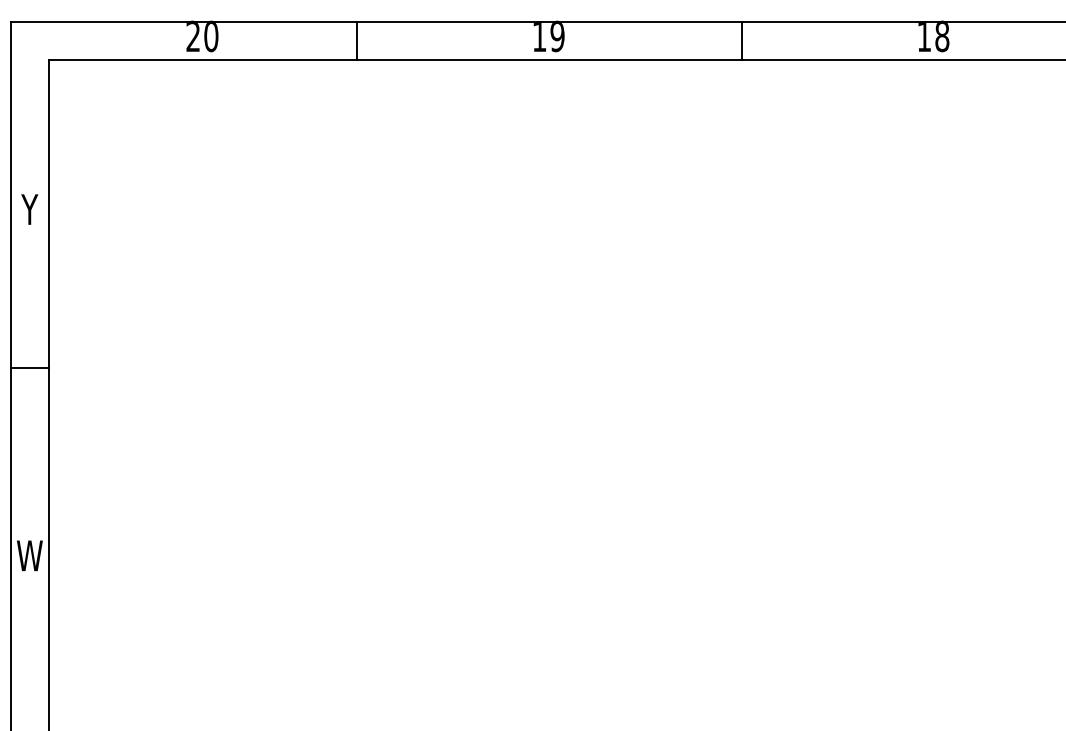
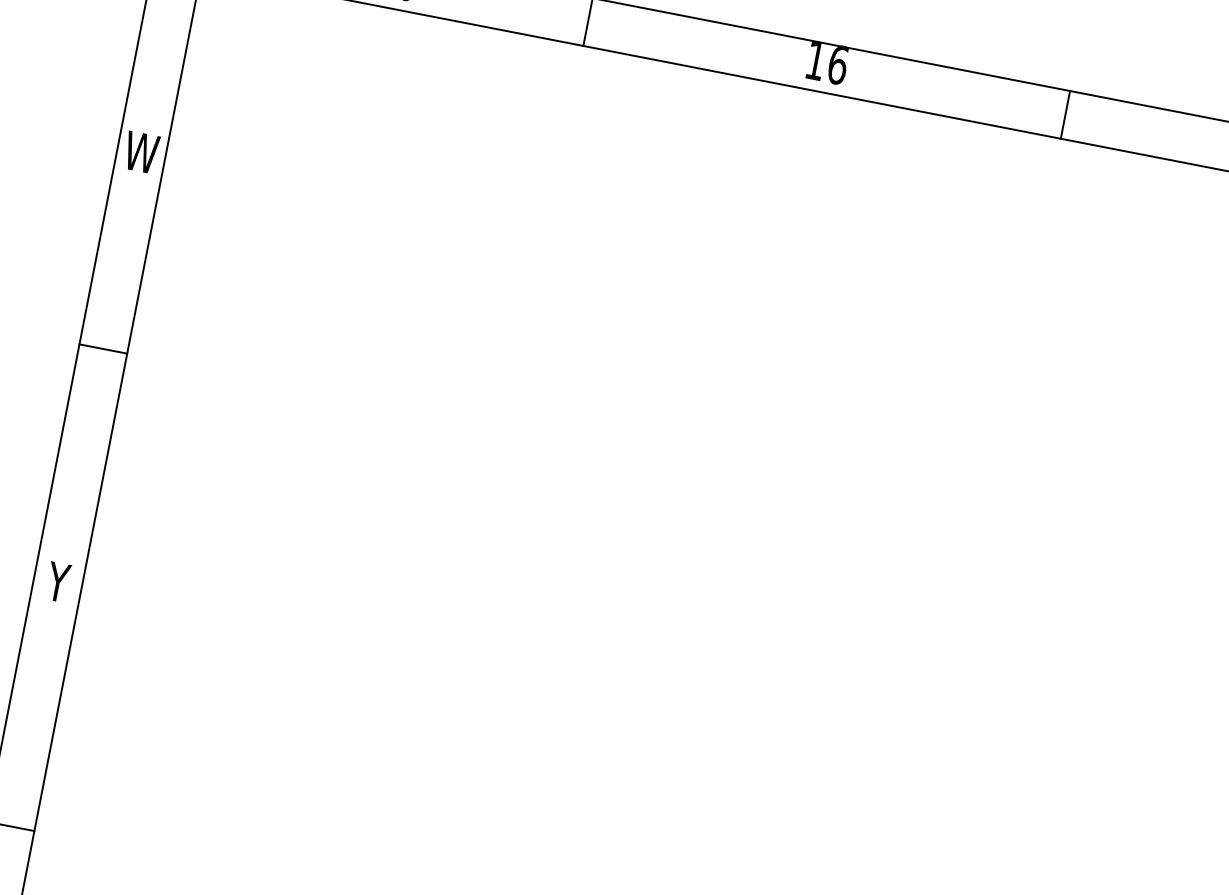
text: (557, 36) -> (837, 65), 19 -> 16
text: (29, 209) -> (141, 152), Y -> W
text: (29, 555) -> (57, 581), W -> Y

